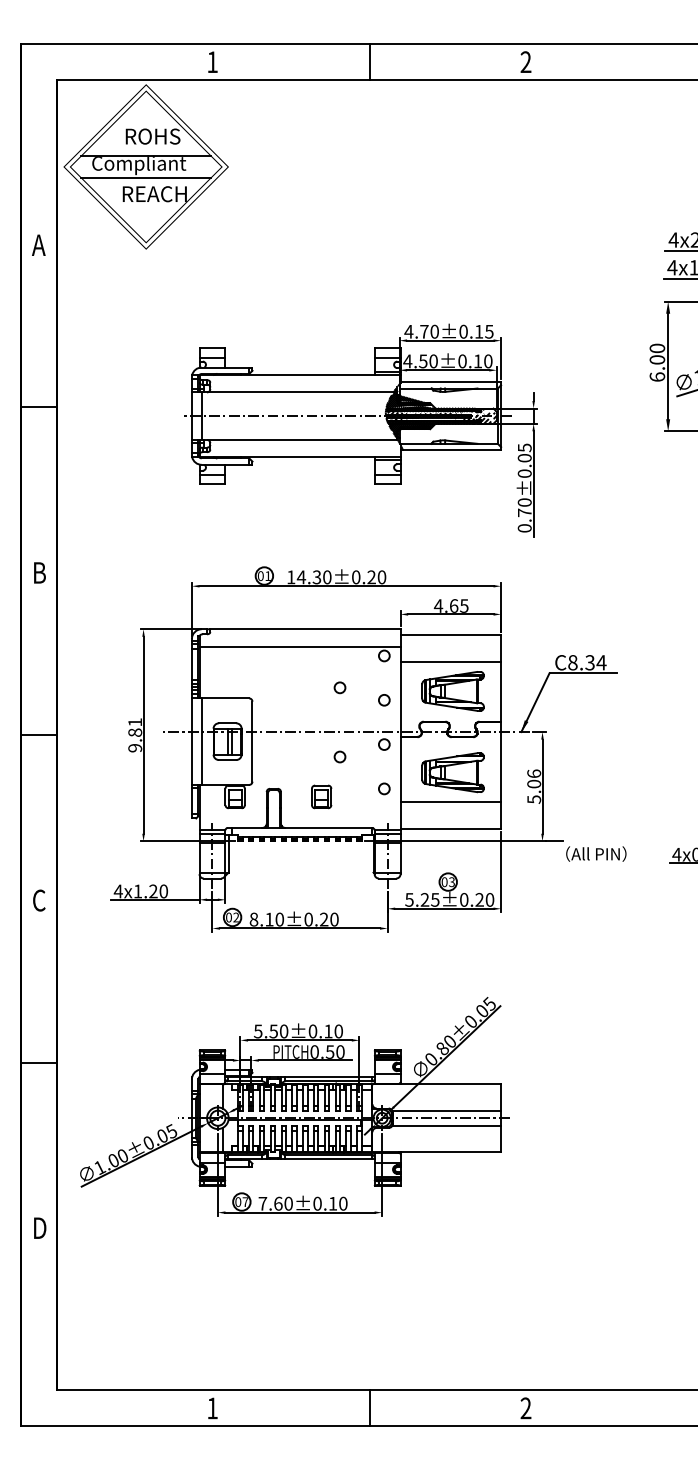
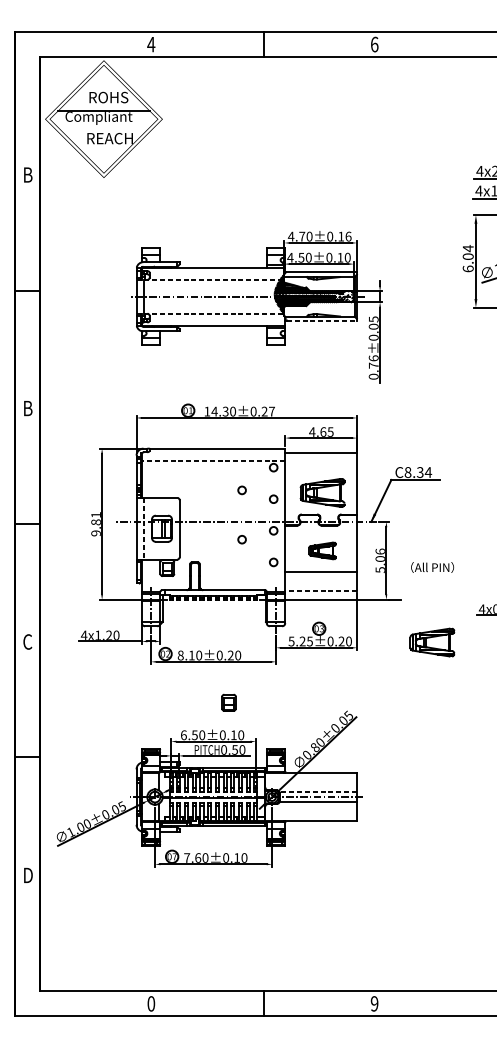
text: (212, 61) -> (151, 44), 1 -> 4
text: (525, 62) -> (374, 44), 2 -> 6
line: (146, 177) -> (104, 126), removed
text: (38, 244) -> (27, 174), A -> B
text: (489, 331) -> (348, 236), 4.70±0.15 -> 4.70±0.16
text: (657, 348) -> (468, 248), 6.00 -> 6.04
line: (292, 392) -> (208, 279), solid -> dashed
line: (294, 439) -> (209, 313), solid -> dashed
line: (452, 450) -> (322, 321), solid -> dashed
text: (524, 502) -> (373, 358), 0.70±0.05 -> 0.76±0.05
text: (381, 577) -> (271, 411), 14.30±0.20 -> 14.30±0.27
line: (300, 646) -> (213, 460), solid -> dashed
line: (450, 662) -> (320, 472), removed
line: (201, 742) -> (143, 529), solid -> dashed
part: (452, 772) -> (322, 550), size x0.6
part: (321, 796) -> (228, 702), moved
line: (450, 828) -> (320, 590), solid -> dashed
text: (596, 853) -> (432, 567), moved
part: (606, 901) -> (431, 642), added
text: (257, 1031) -> (183, 735), 5.50±0.10 -> 6.50±0.10
line: (446, 1110) -> (317, 791), solid -> dashed
text: (212, 1408) -> (151, 1003), 1 -> 0
text: (525, 1408) -> (374, 1003), 2 -> 9

